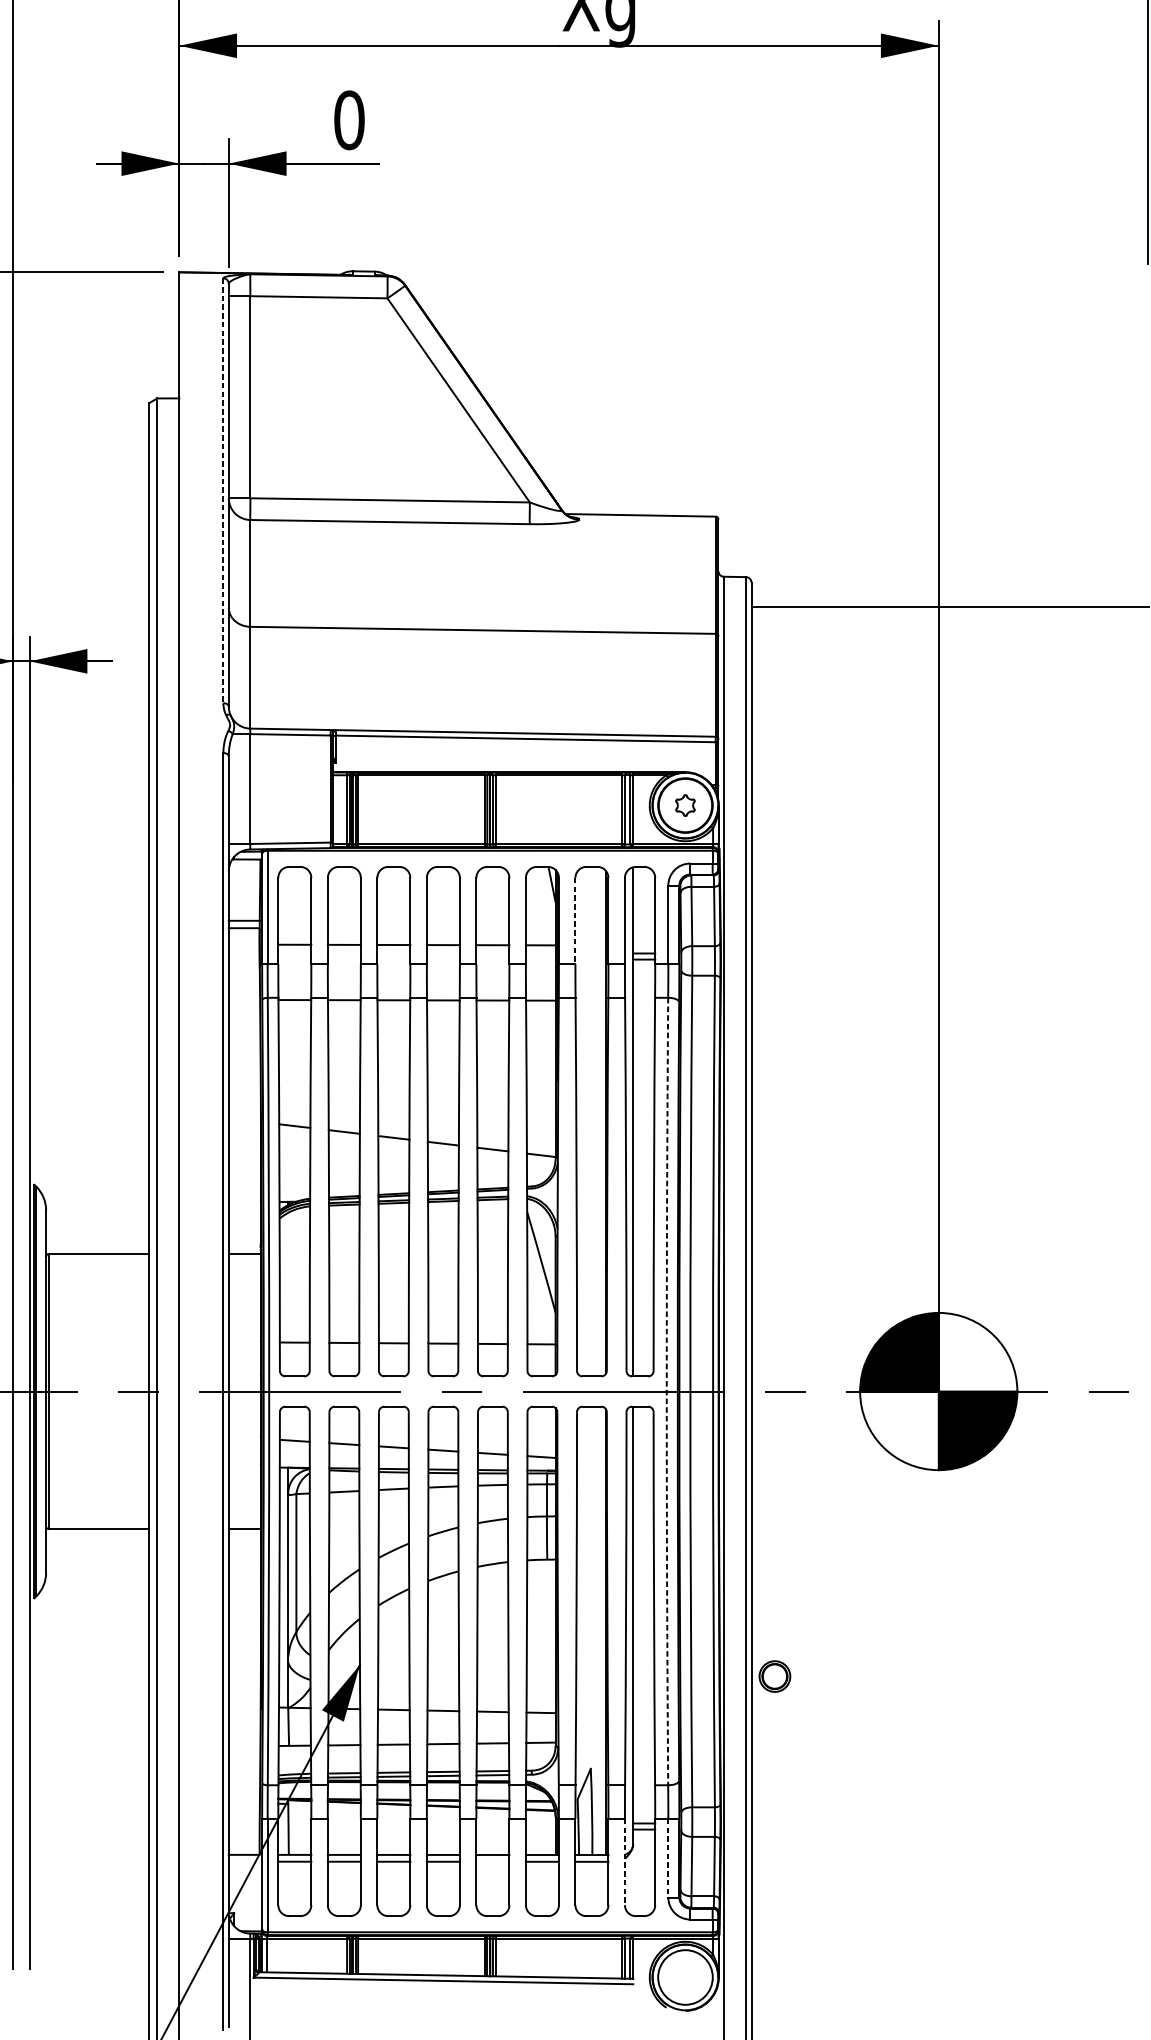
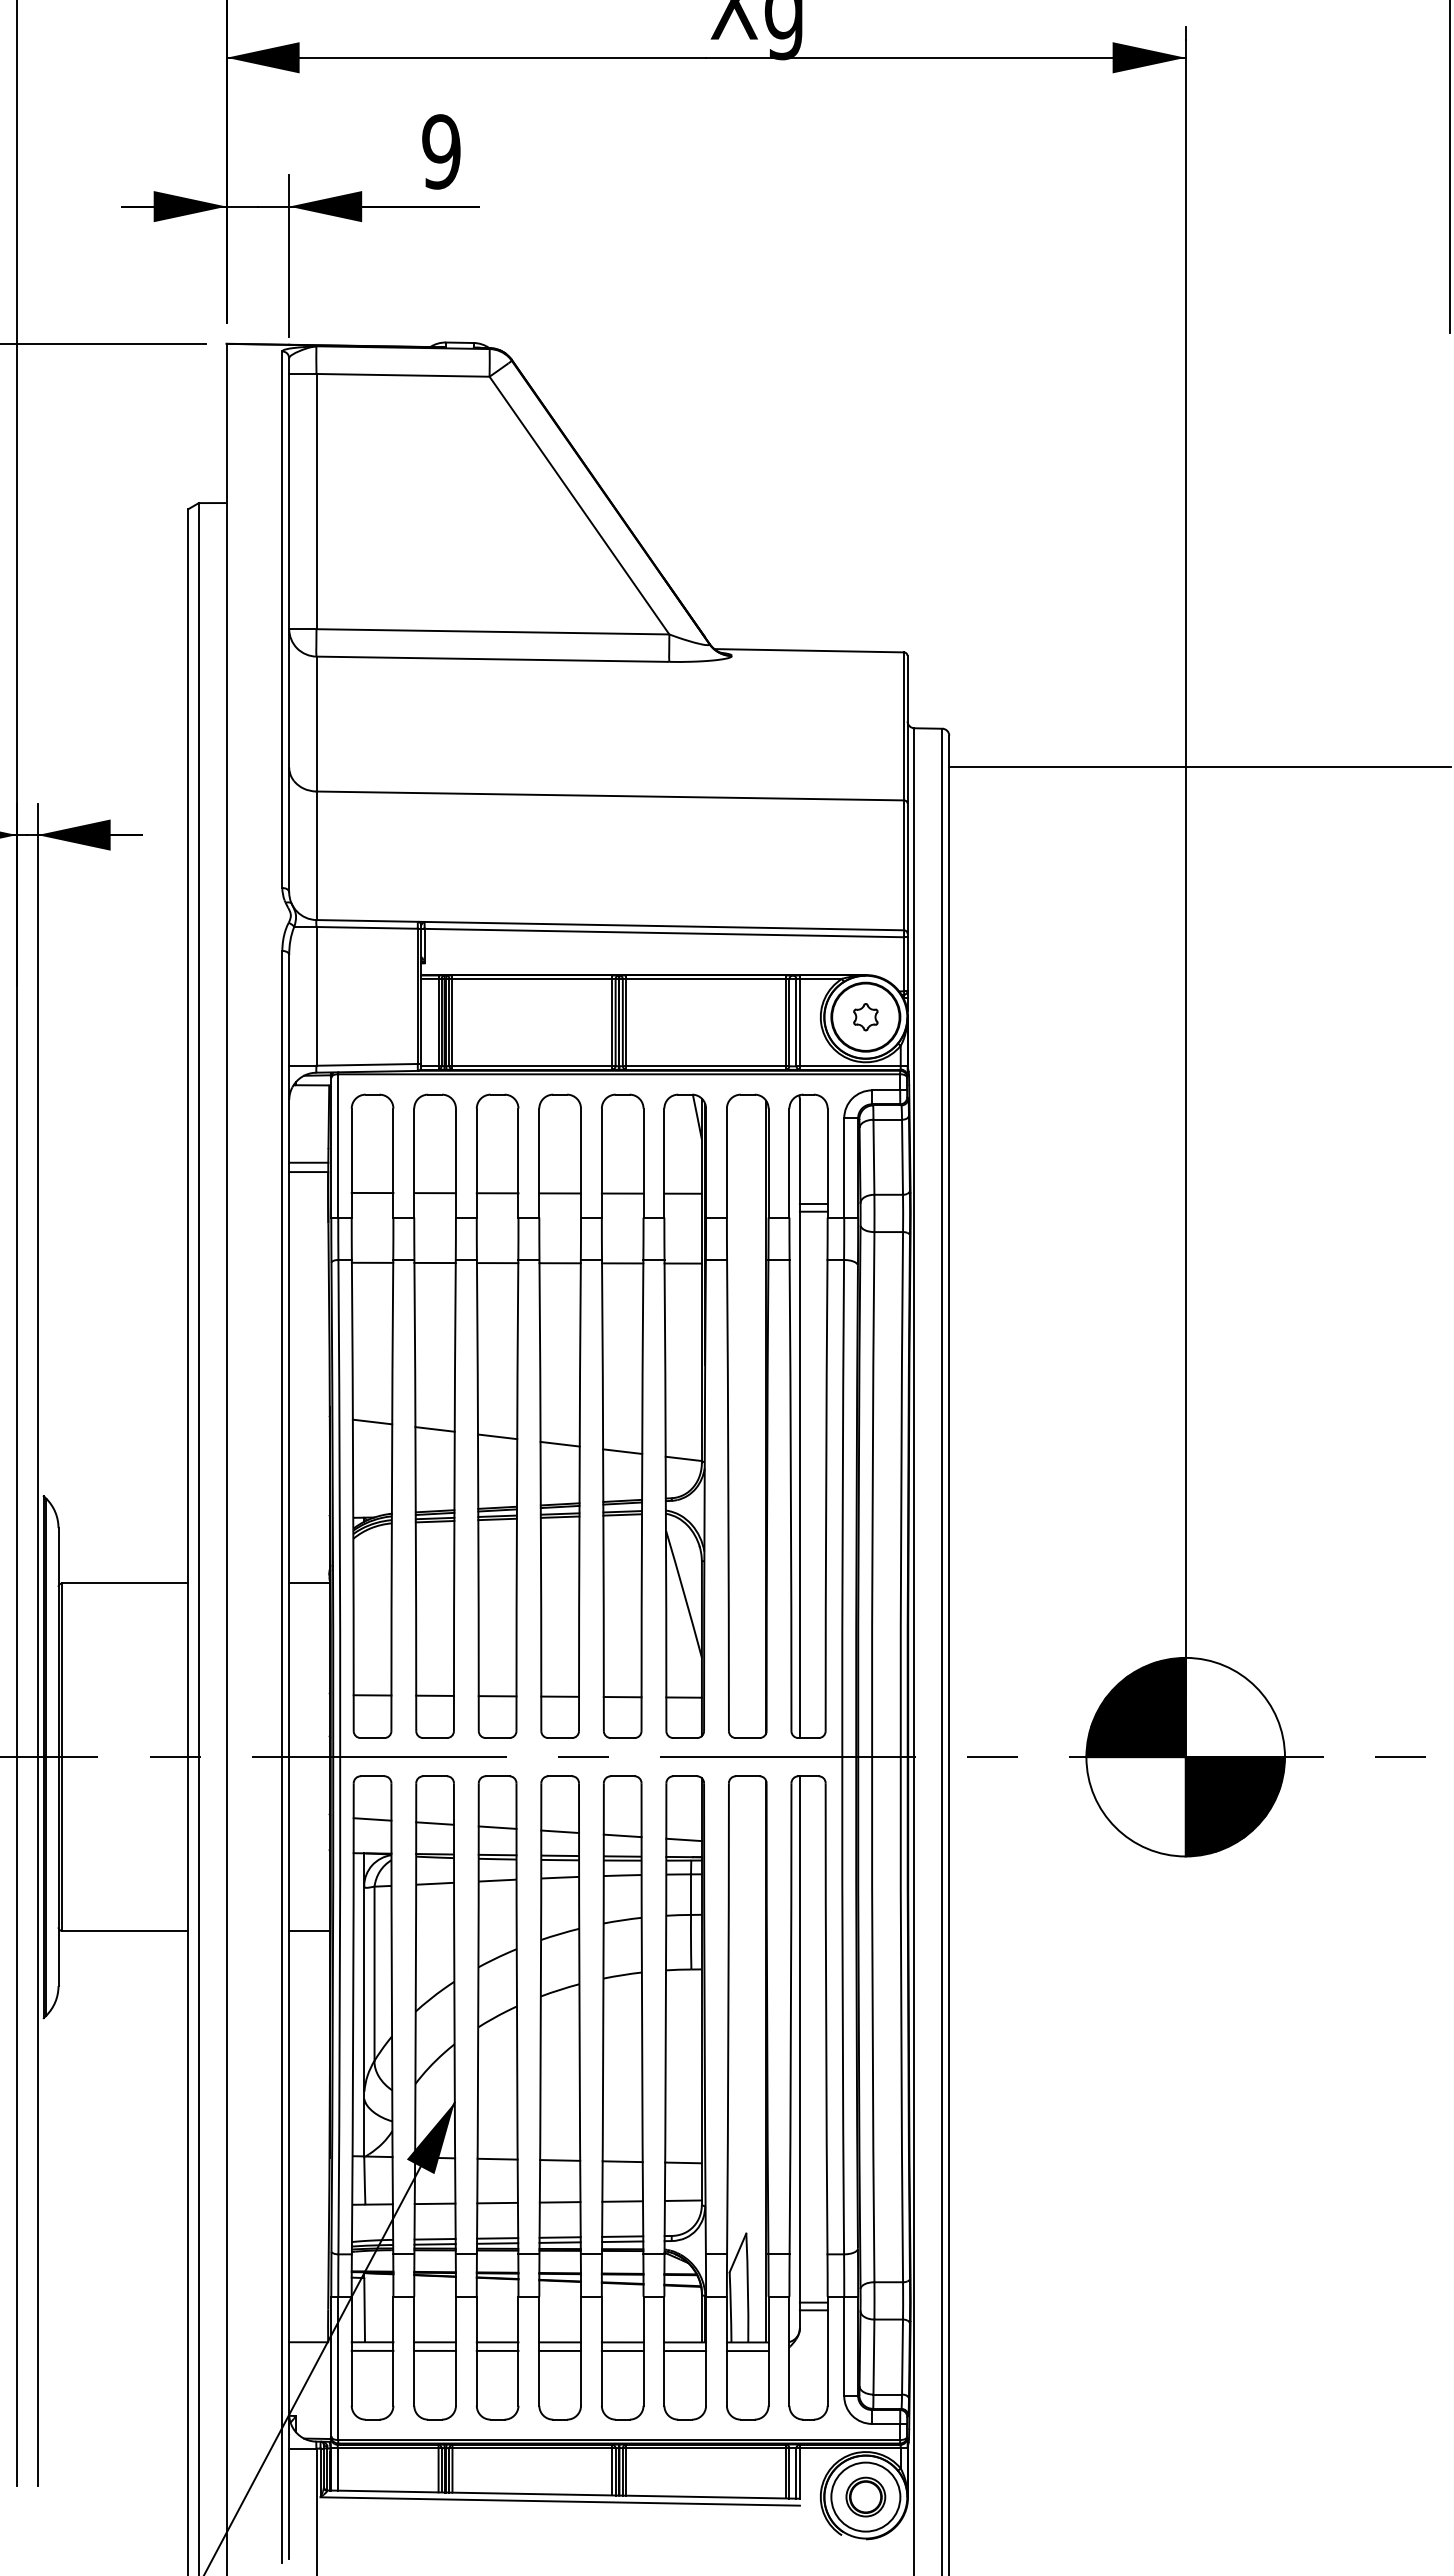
text: (349, 120) -> (441, 151), 0 -> 9
line: (223, 491) -> (282, 620), dashed -> solid
line: (575, 921) -> (726, 1163), dashed -> solid
arc: (666, 1391) -> (842, 1757), dashed -> solid
part: (774, 1676) -> (865, 2496), moved
line: (668, 1858) -> (844, 2346), dashed -> solid
line: (492, 1861) -> (622, 2350), added
line: (624, 1862) -> (789, 2351), dashed -> solid

